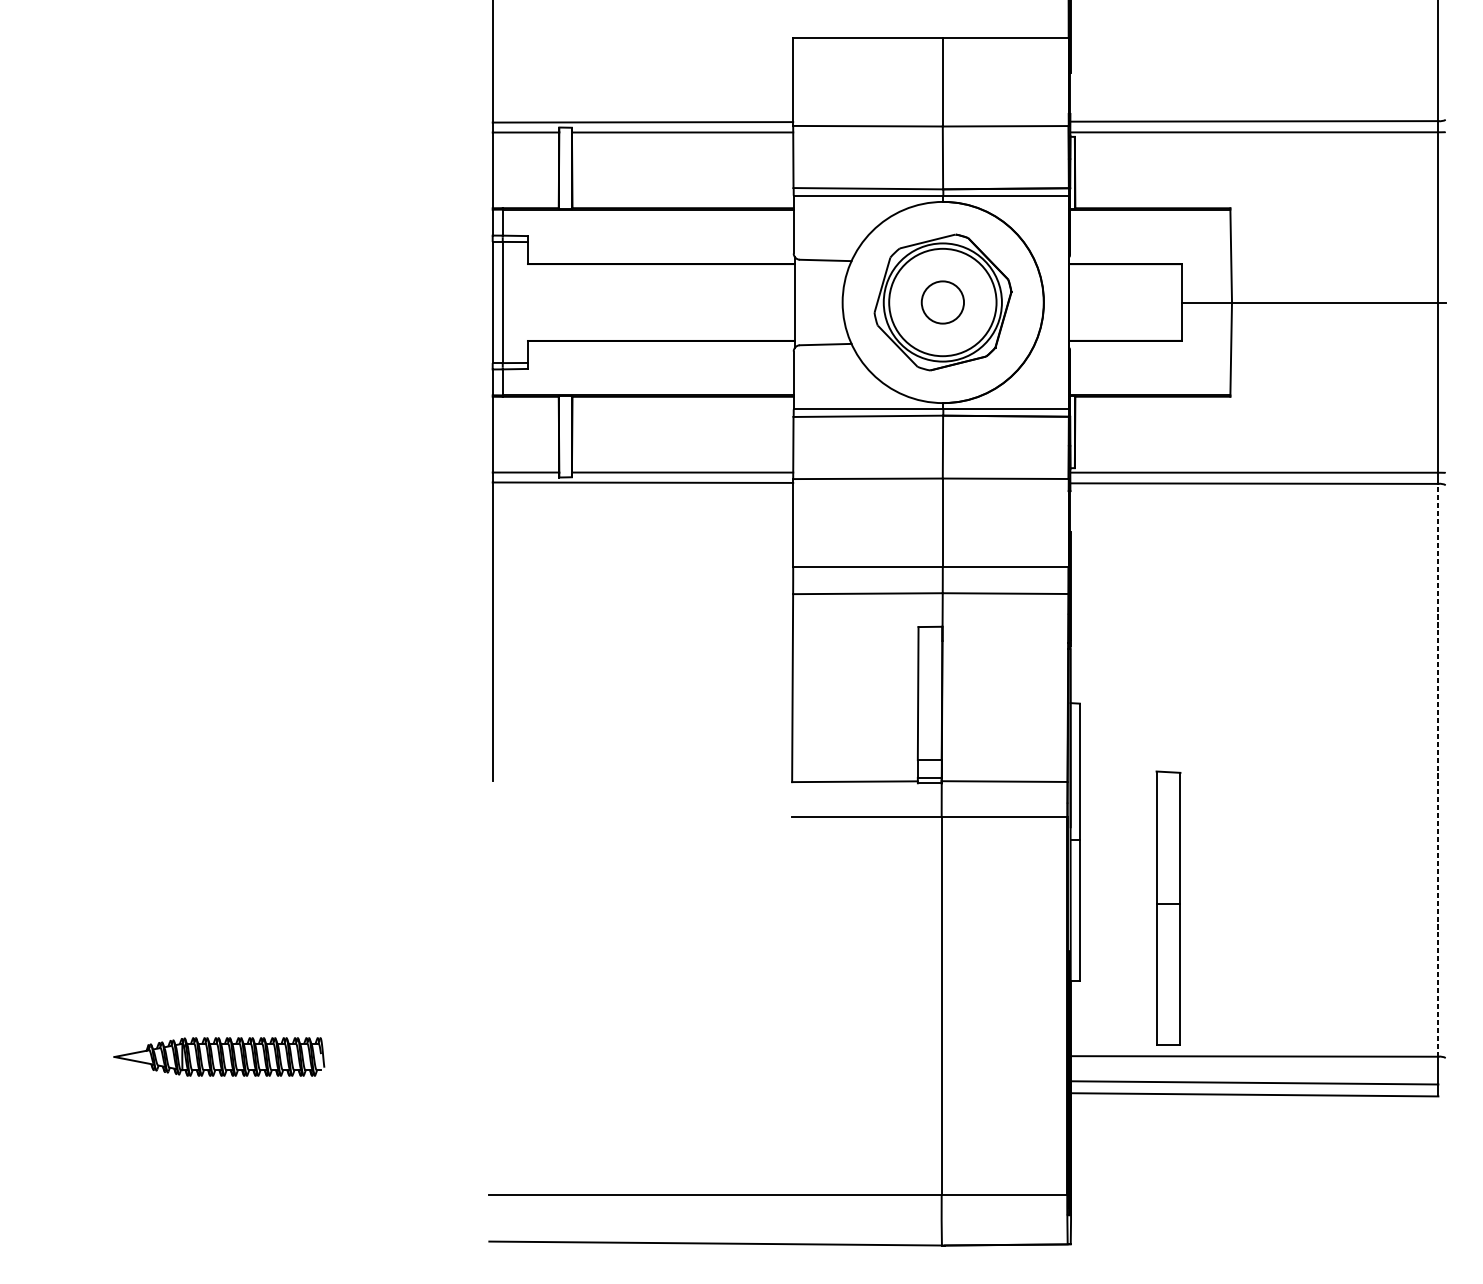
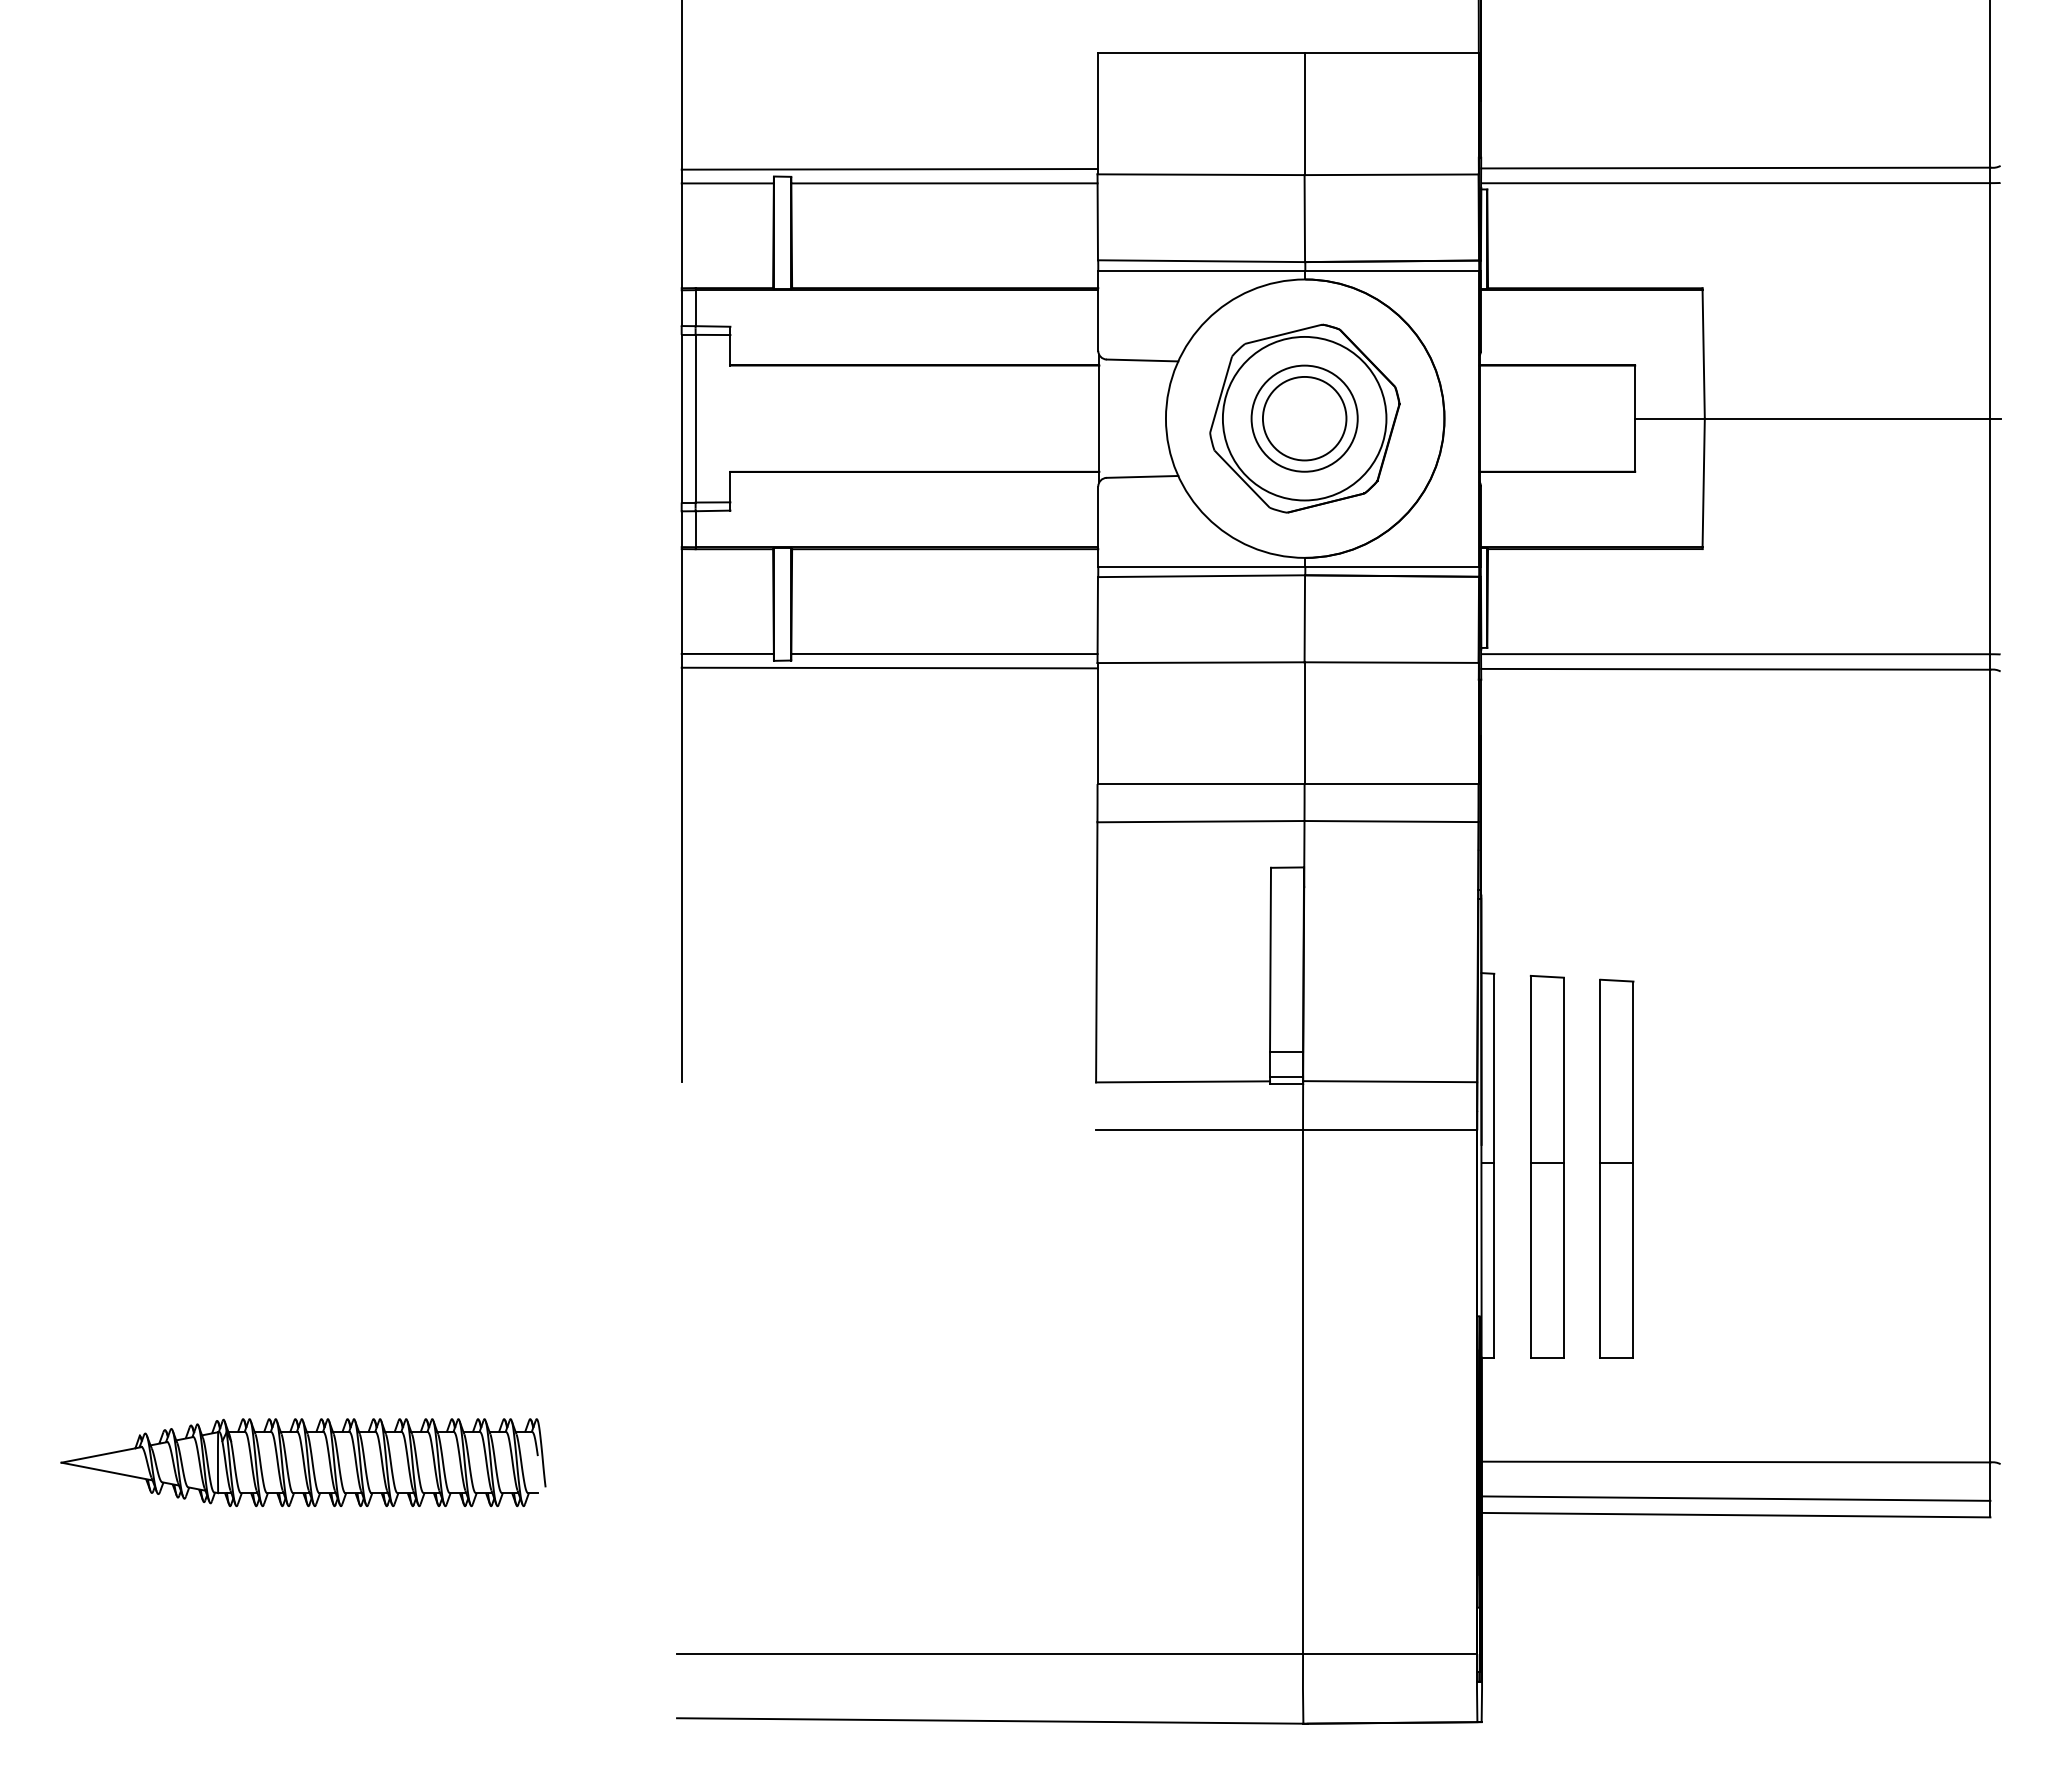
circle: (942, 302) -> (1304, 418), size x0.71
circle: (942, 302) -> (1304, 418), size x1.43
line: (1438, 769) -> (1990, 1065), dashed -> solid
part: (1117, 842) -> (1546, 1166), added
part: (1168, 907) -> (1616, 1168), moved
part: (219, 1056) -> (303, 1462), size x1.67

